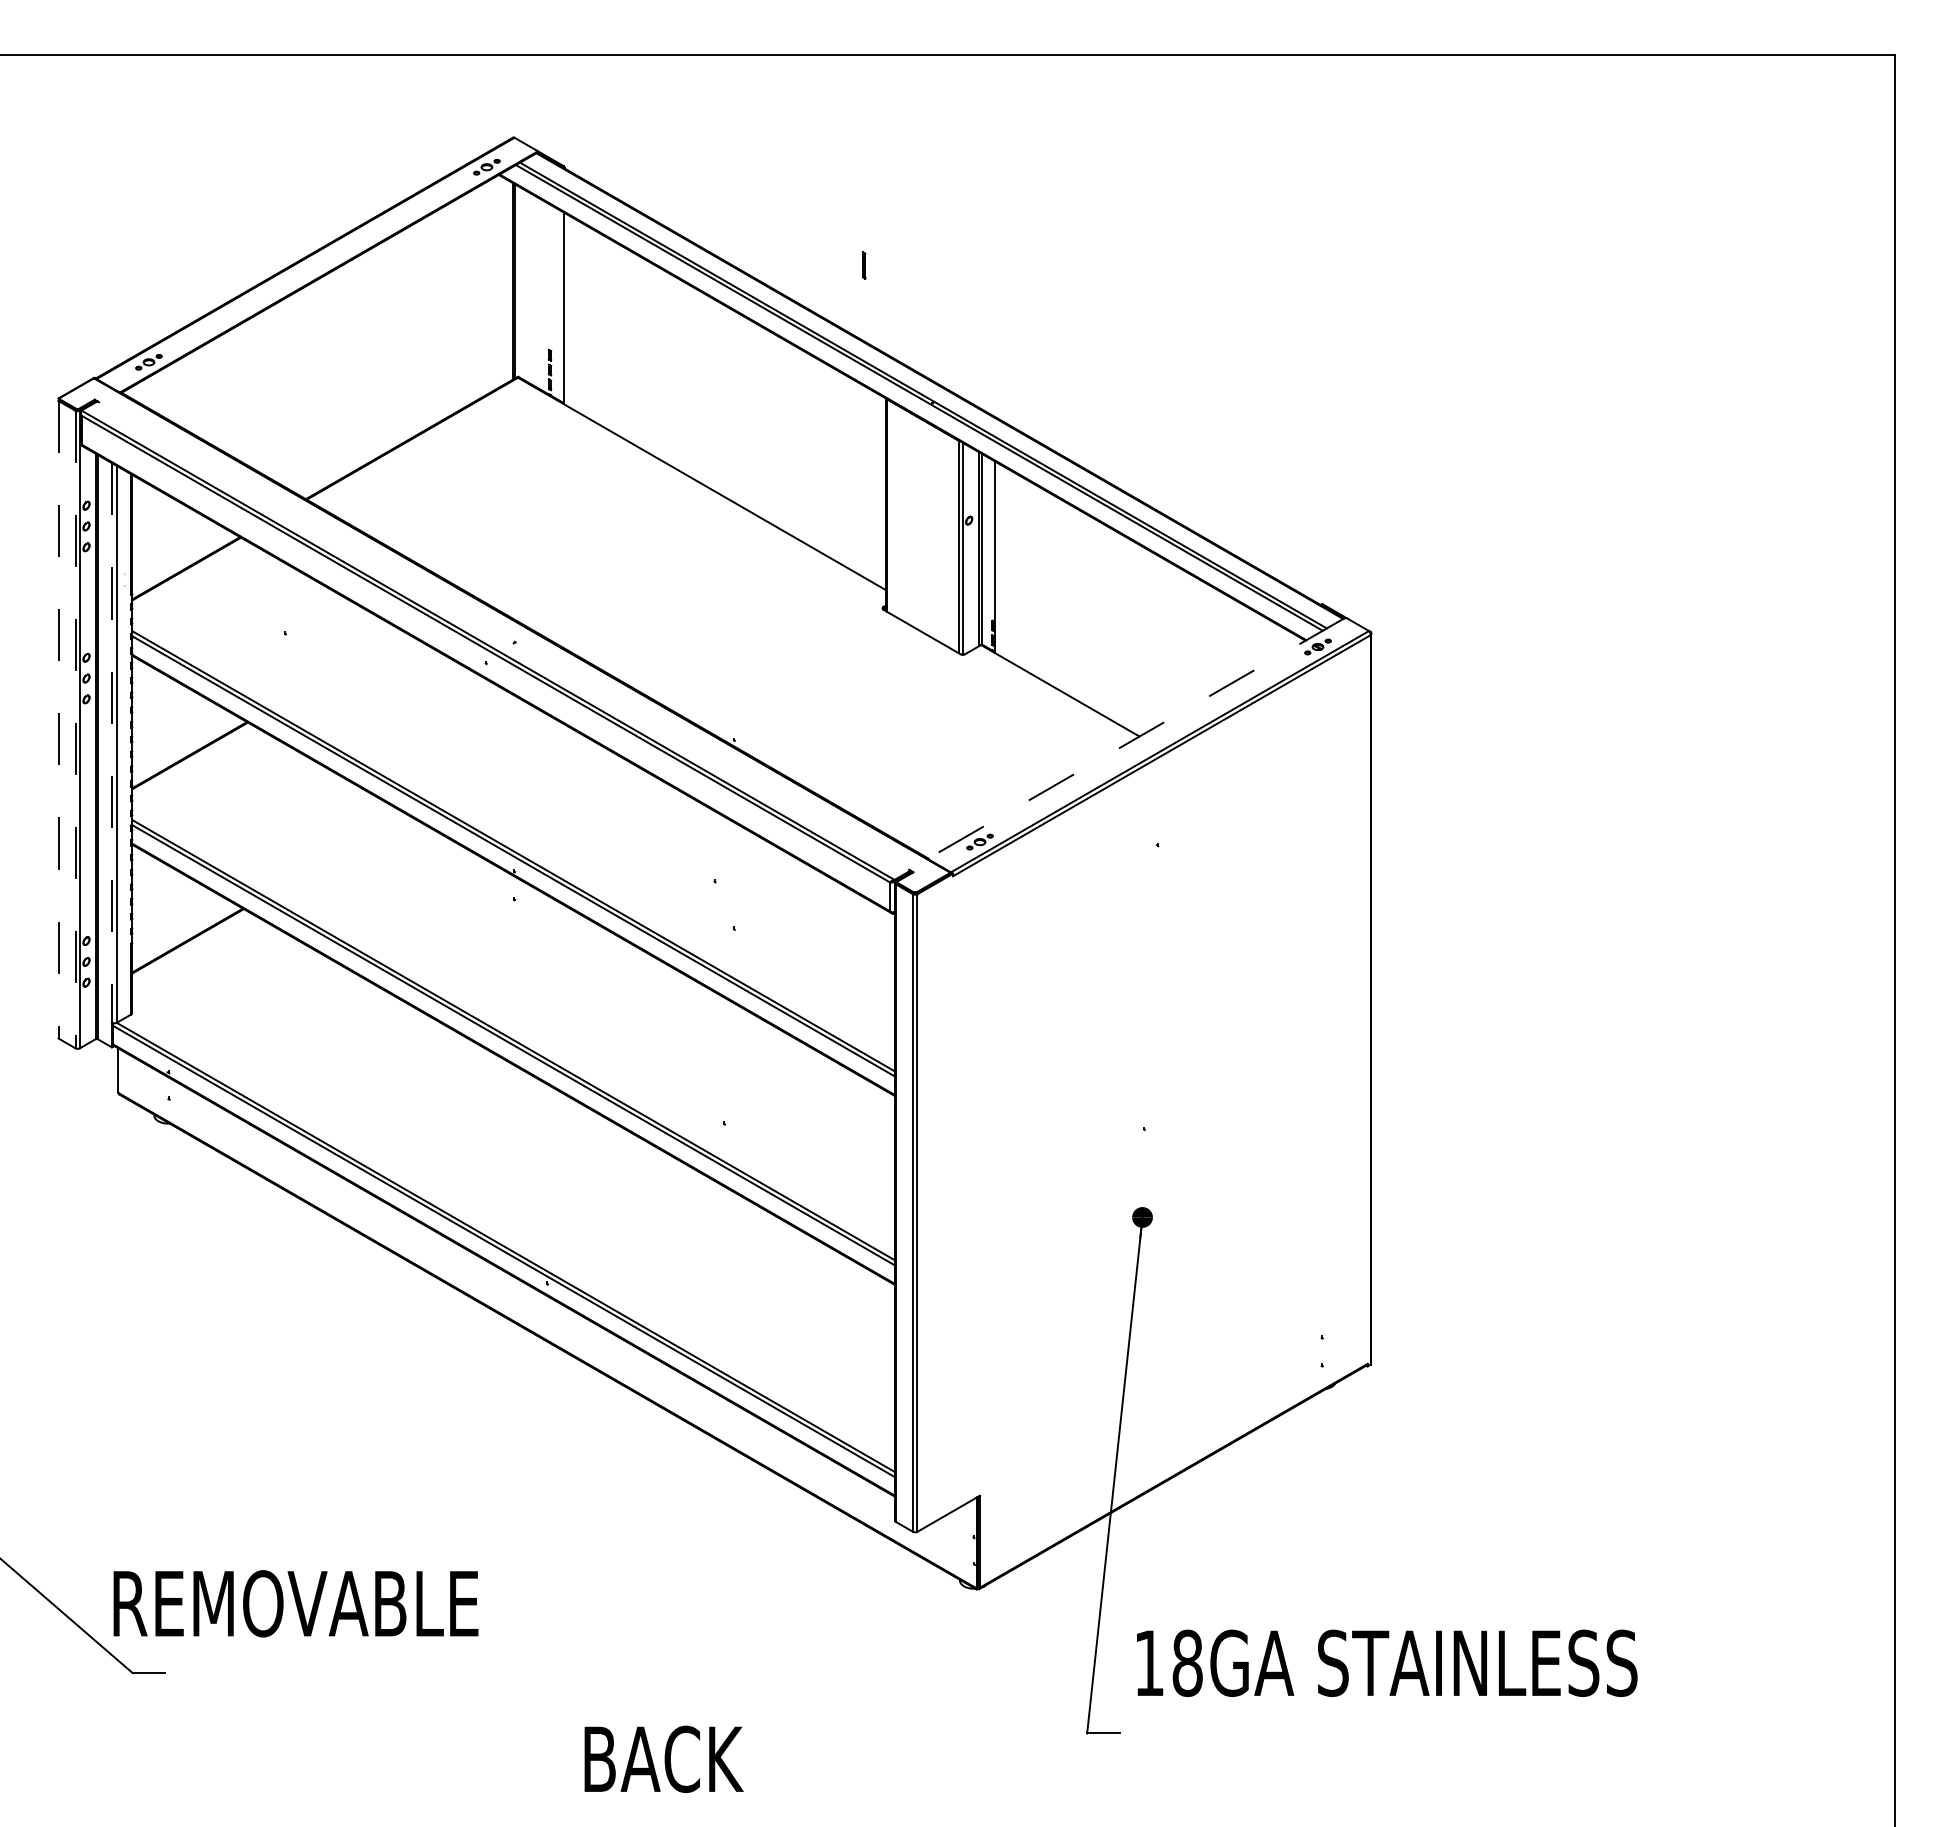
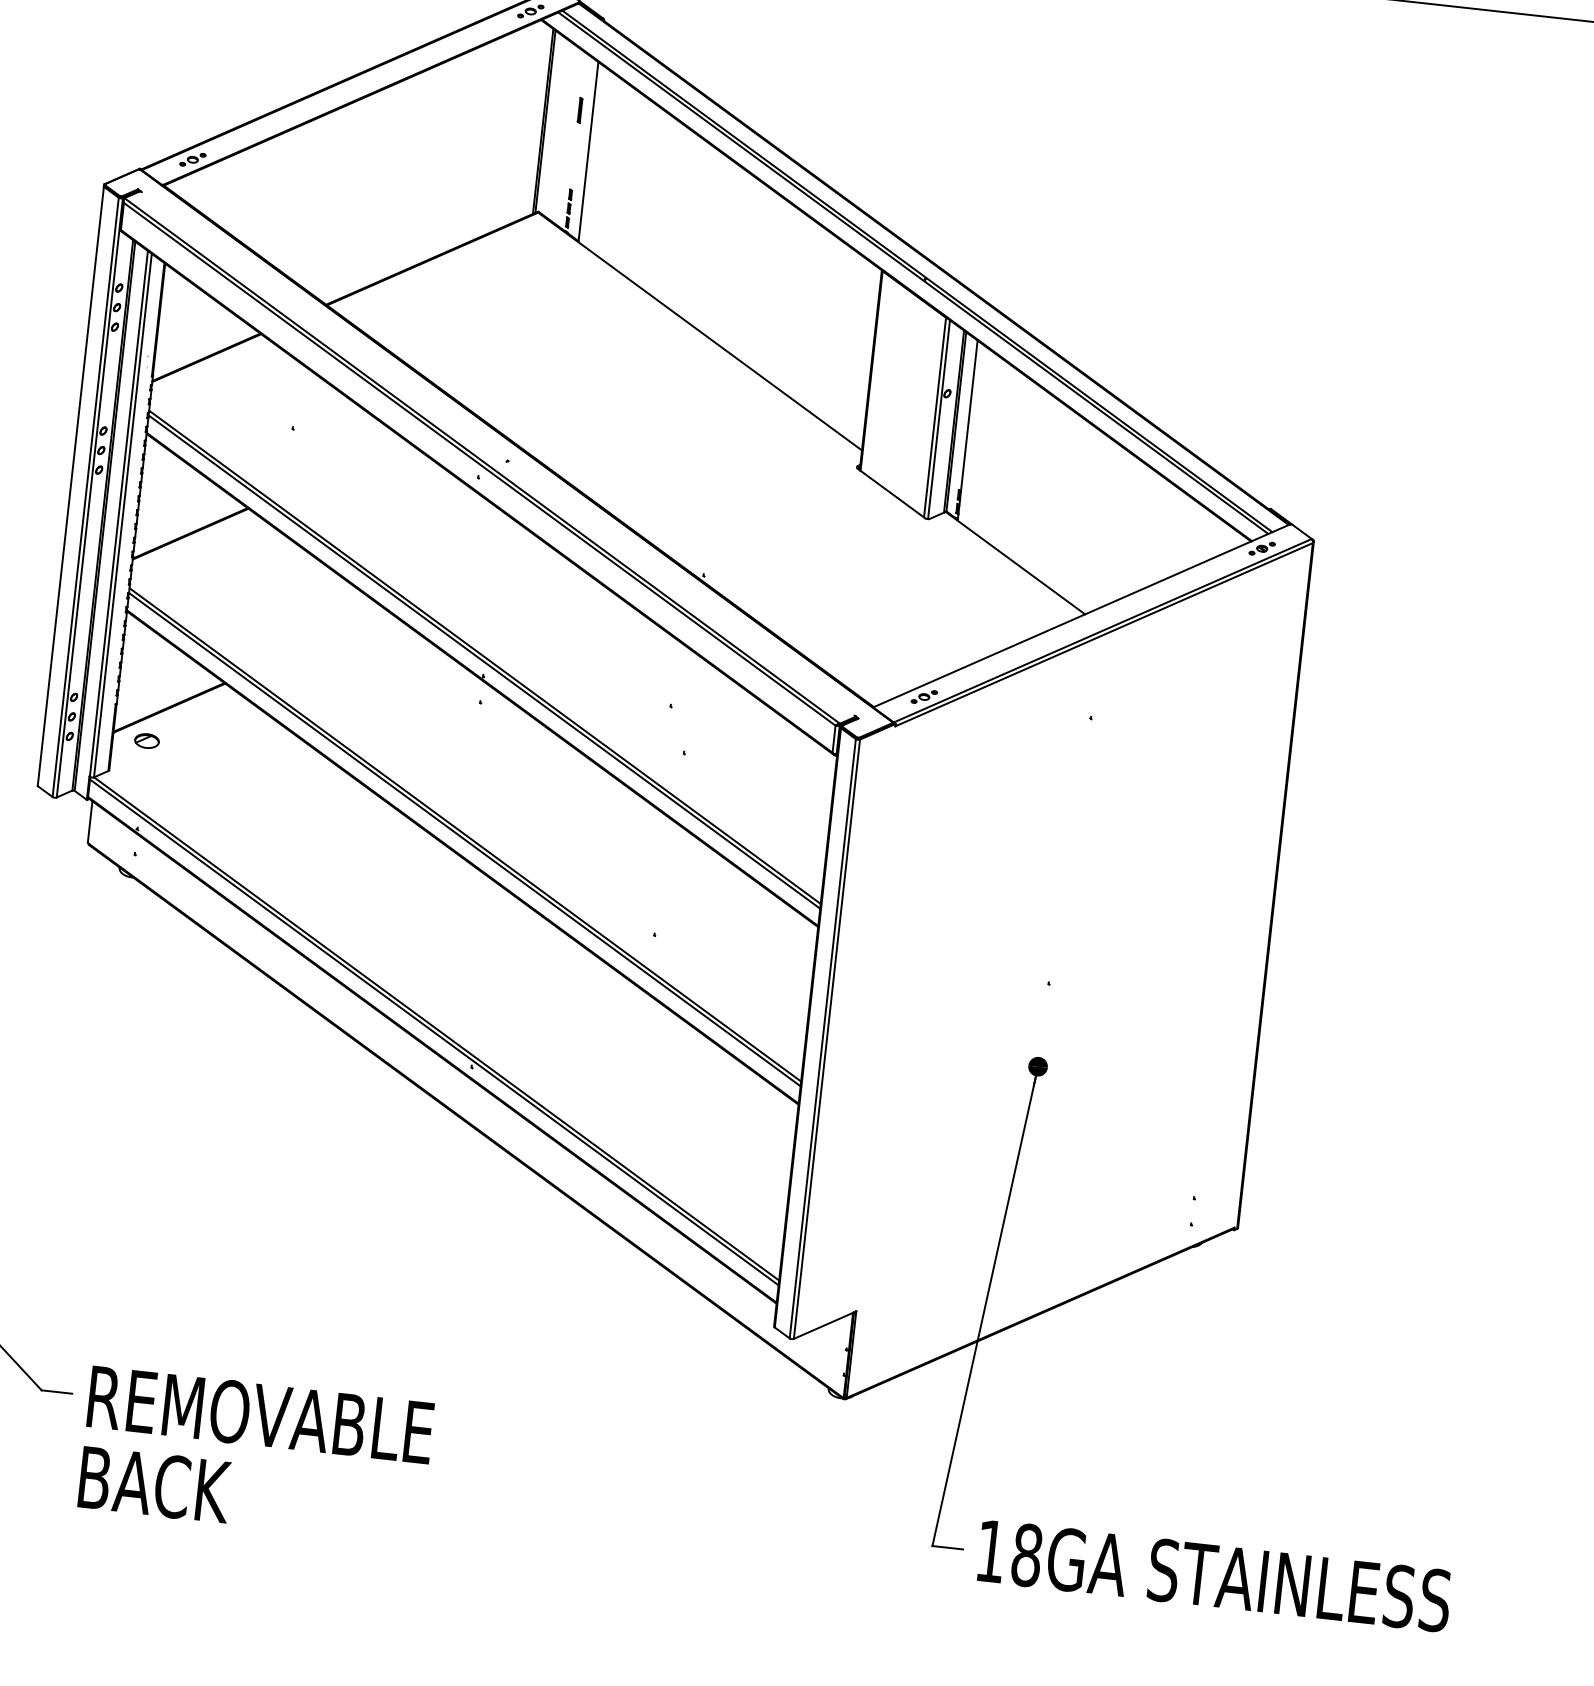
line: (864, 265) -> (580, 110), moved
line: (58, 719) -> (70, 486), dashed -> solid
line: (75, 729) -> (85, 497), dashed -> solid
line: (1136, 738) -> (1082, 615), dashed -> solid
line: (112, 743) -> (119, 514), dashed -> solid
part: (167, 978) -> (146, 740), added
text: (295, 1603) -> (260, 1414), moved
text: (1387, 1662) -> (1214, 1575), moved
text: (663, 1759) -> (154, 1484), moved

